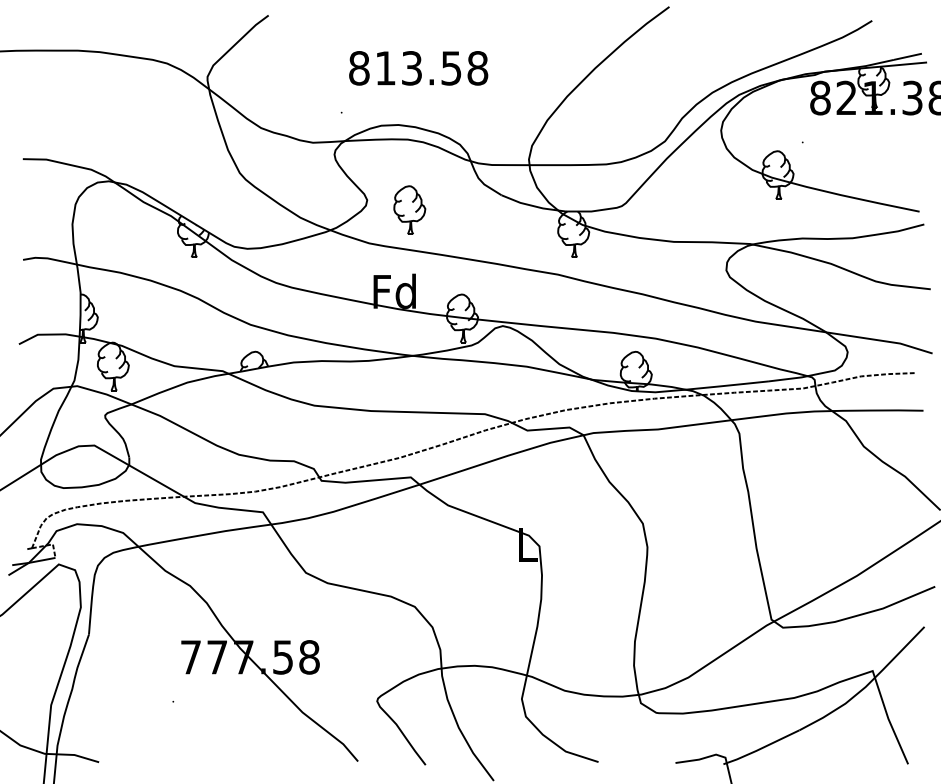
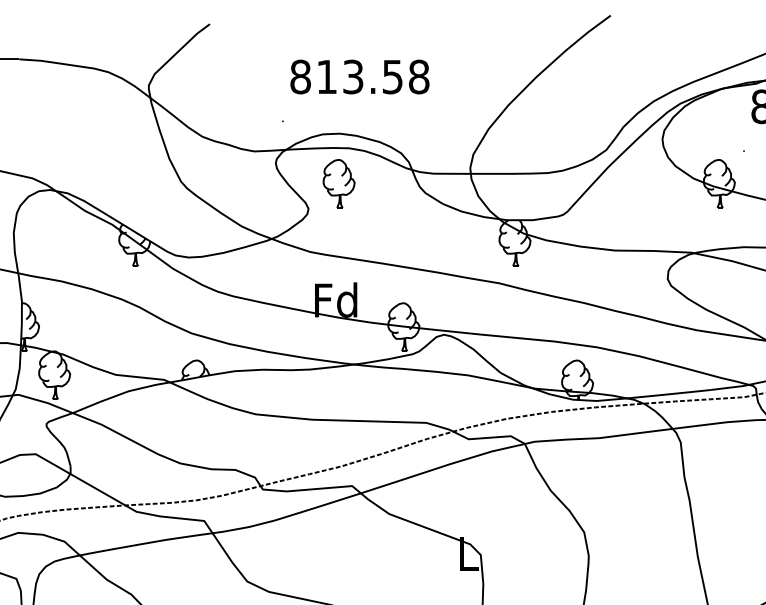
part: (409, 209) -> (338, 183), moved

